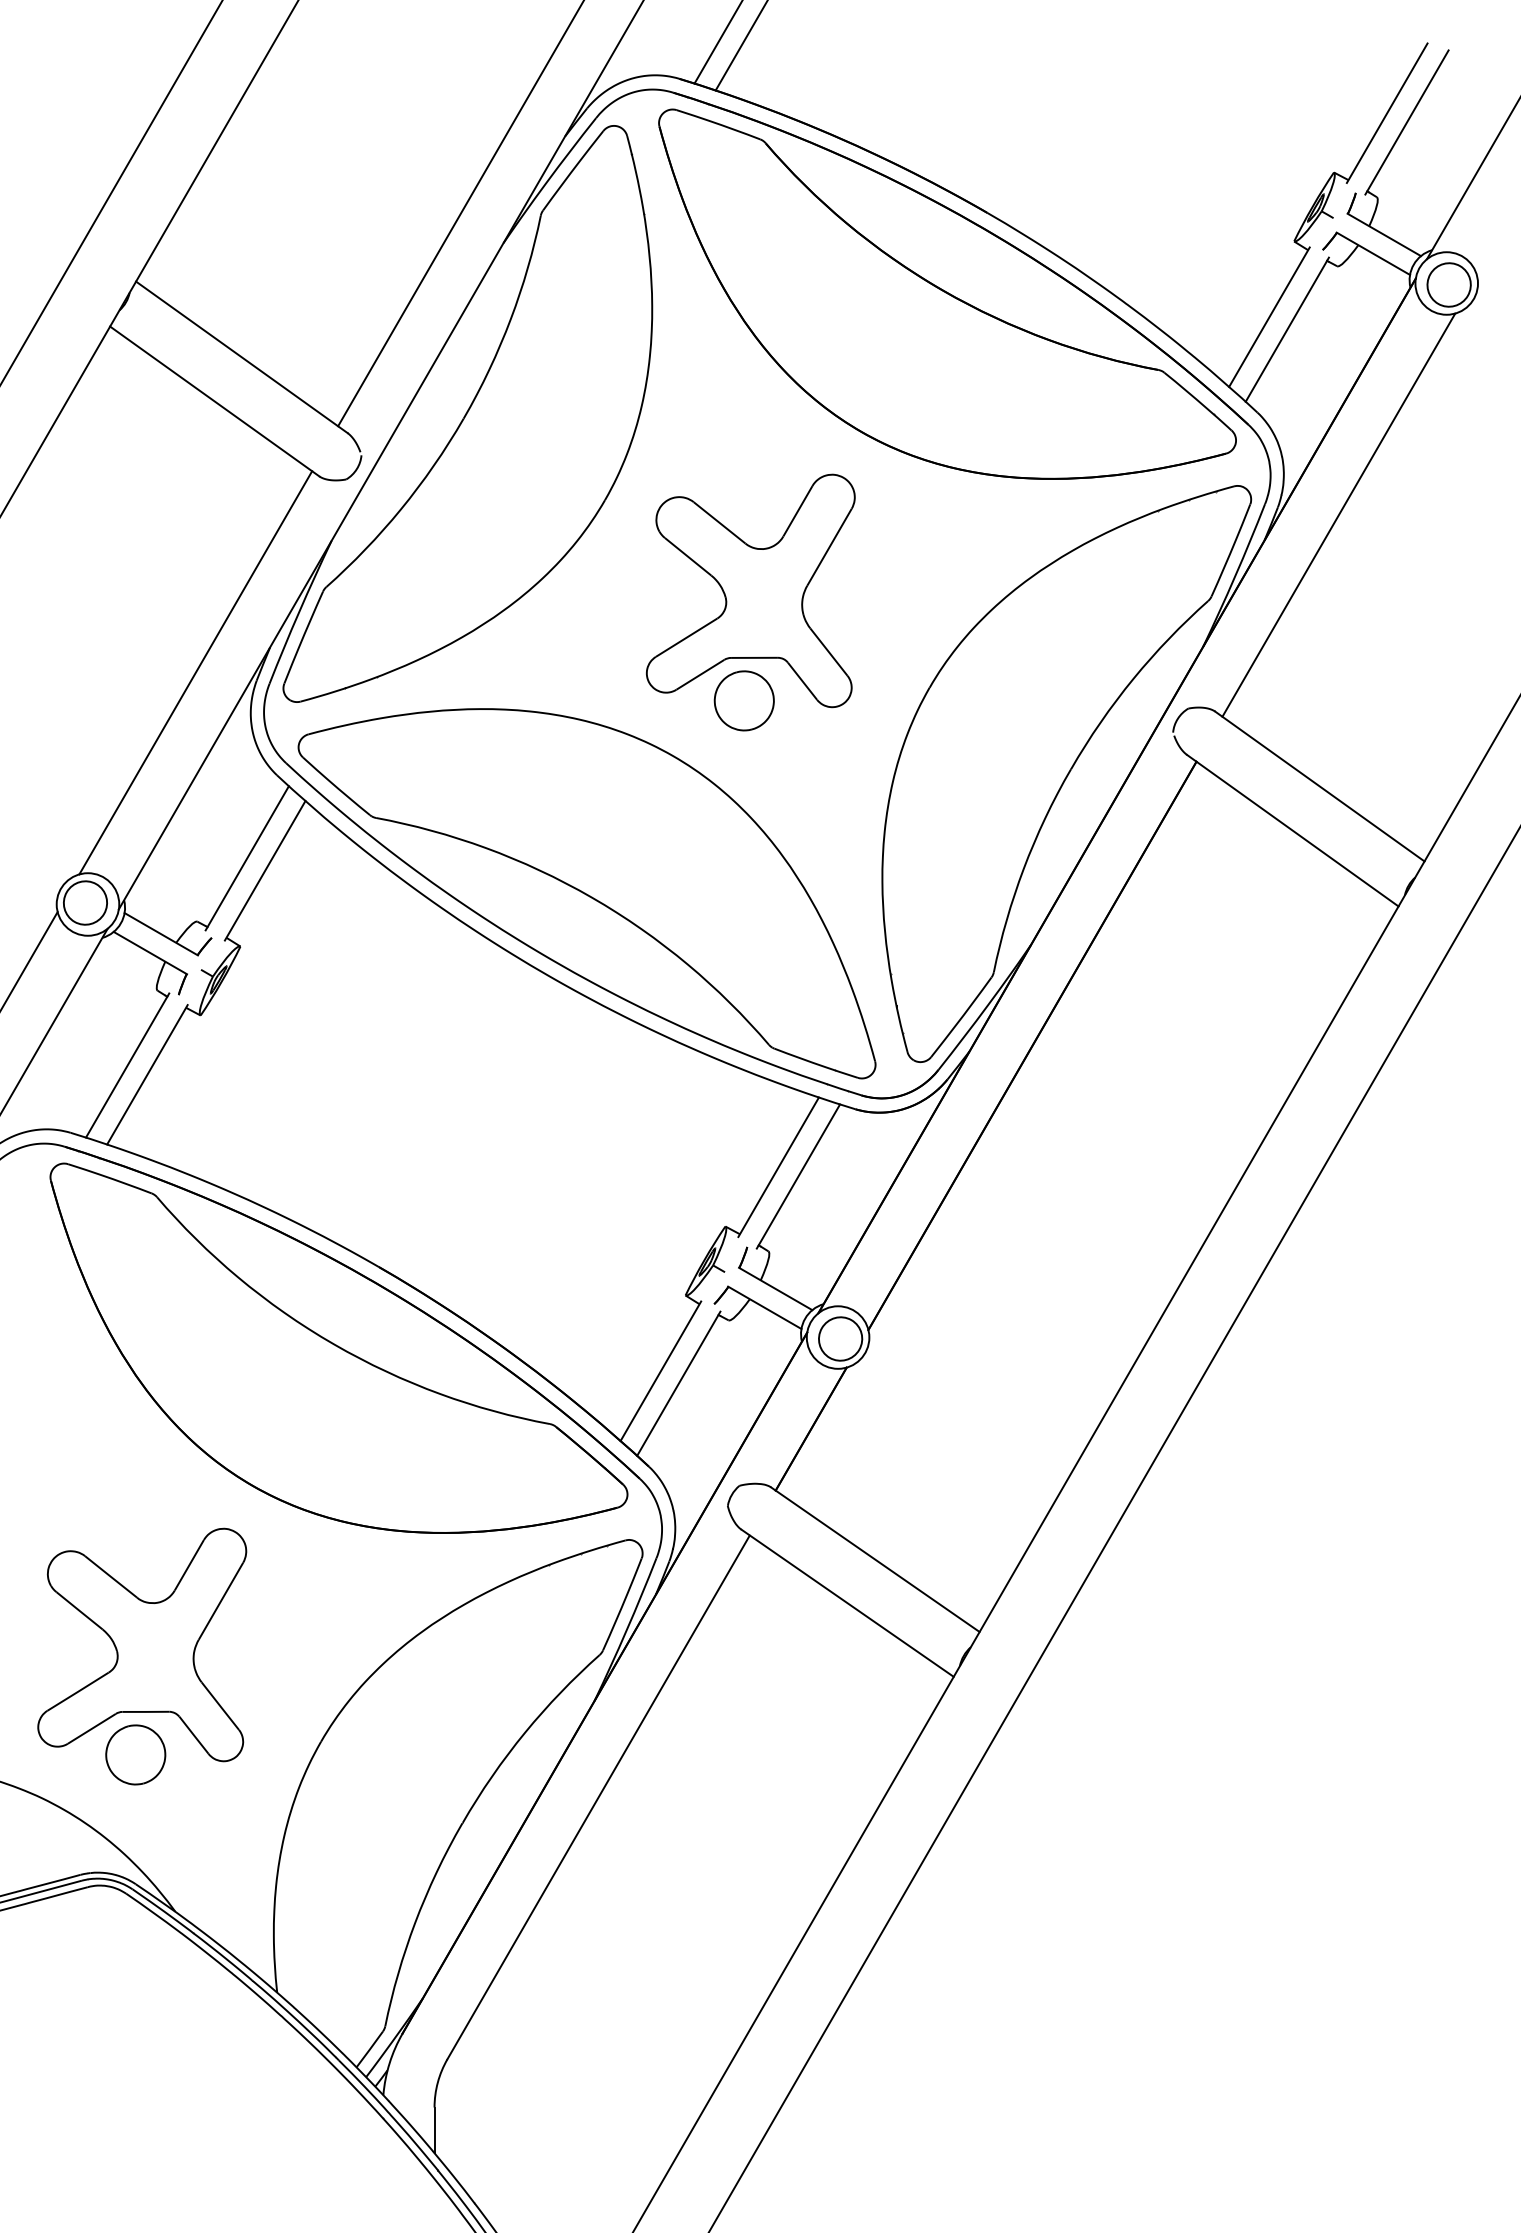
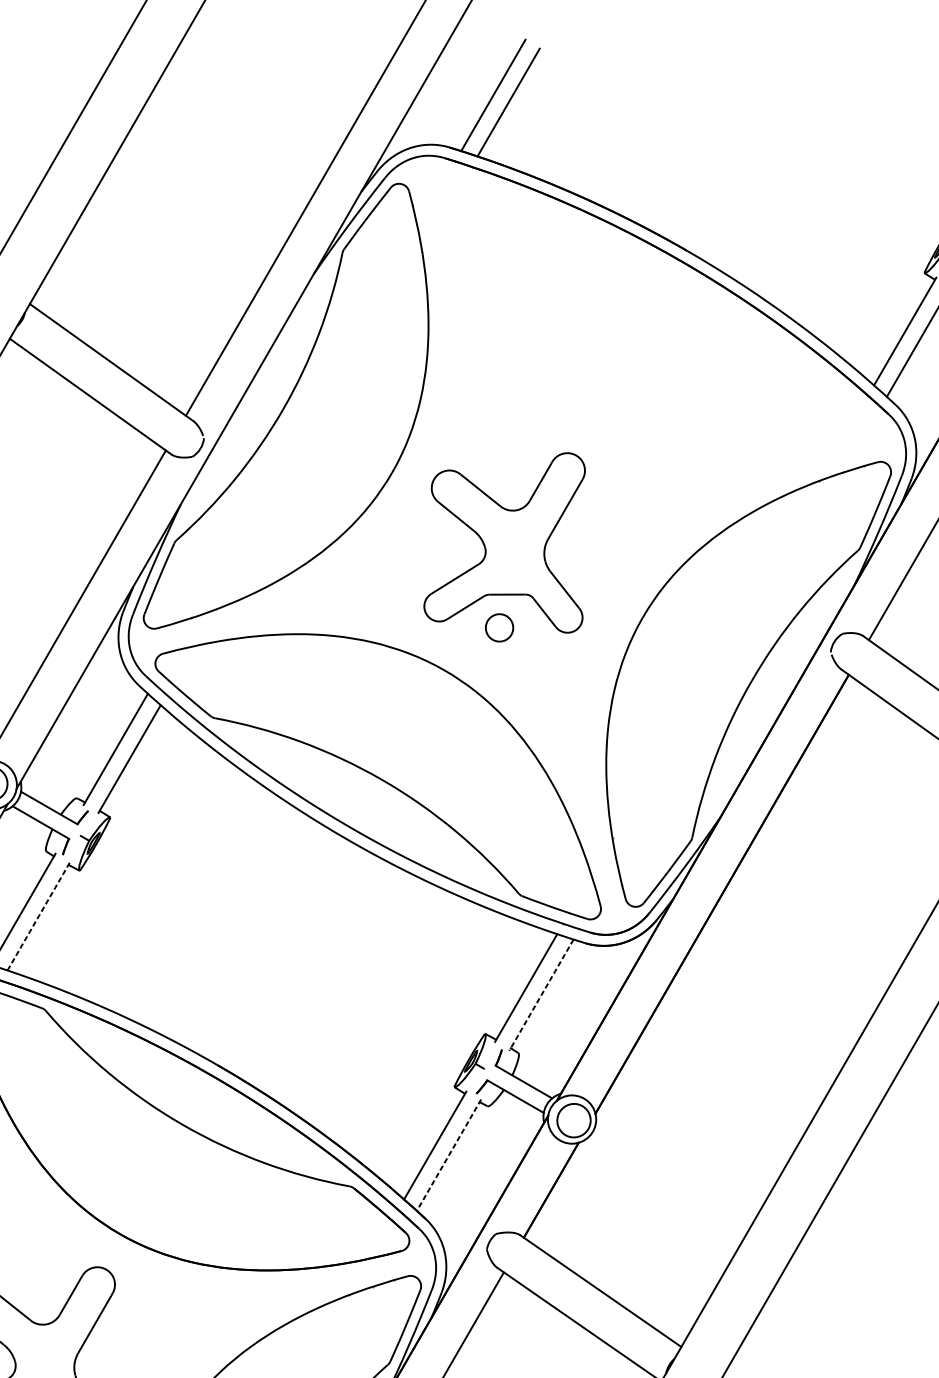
part: (947, 293) -> (656, 313), removed
part: (743, 700) -> (499, 627), size x0.6
line: (147, 1074) -> (38, 916), solid -> dashed
line: (798, 1176) -> (541, 995), solid -> dashed
line: (678, 1384) -> (448, 1155), solid -> dashed

